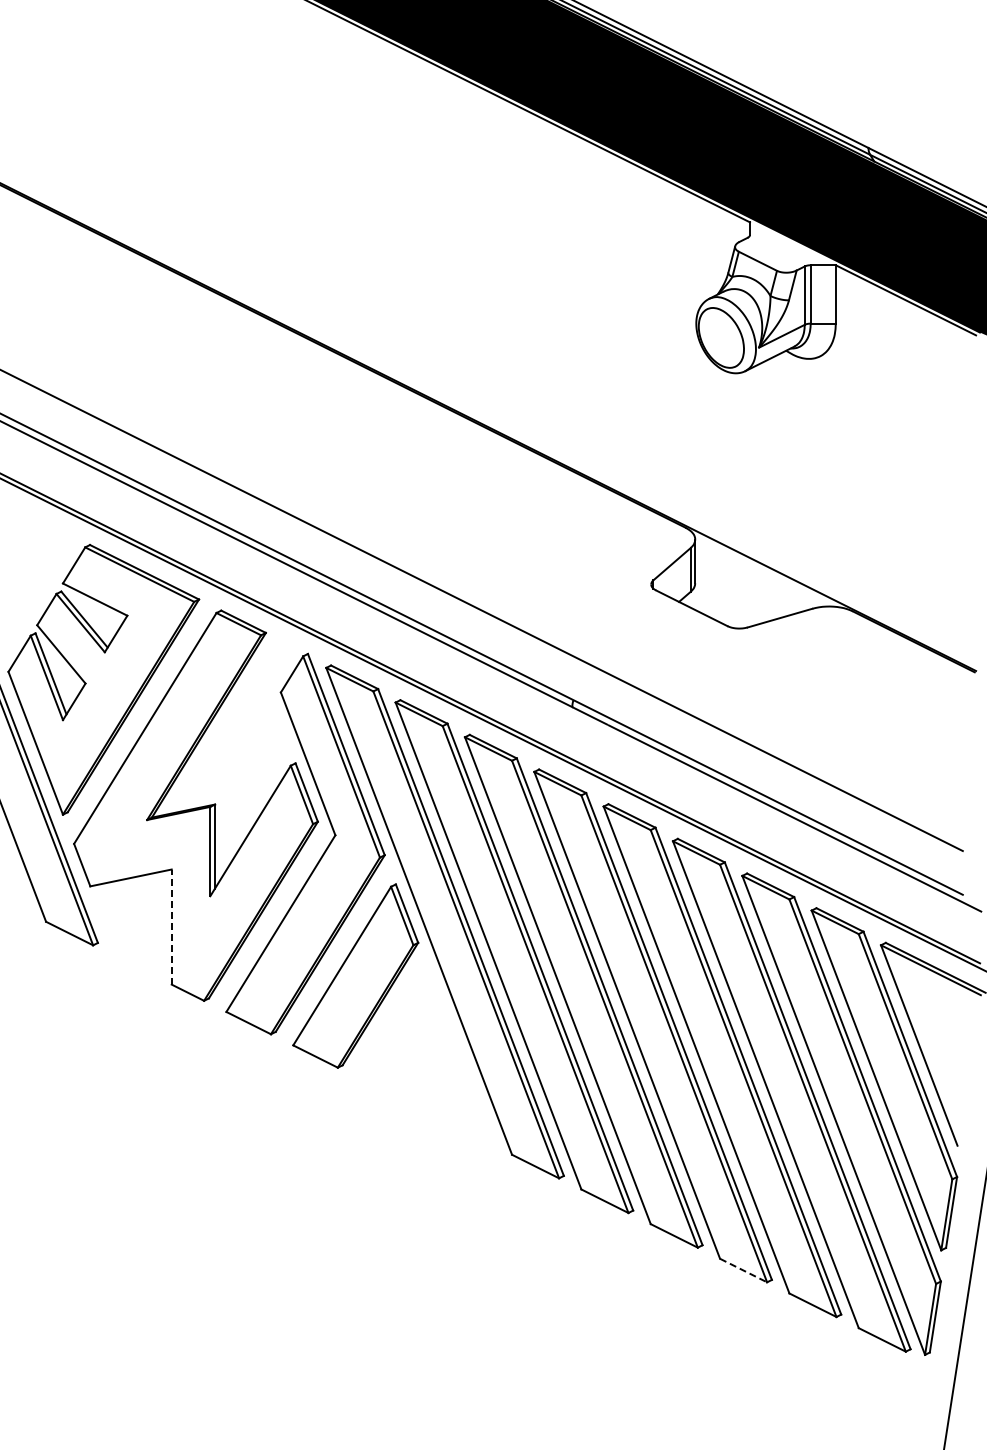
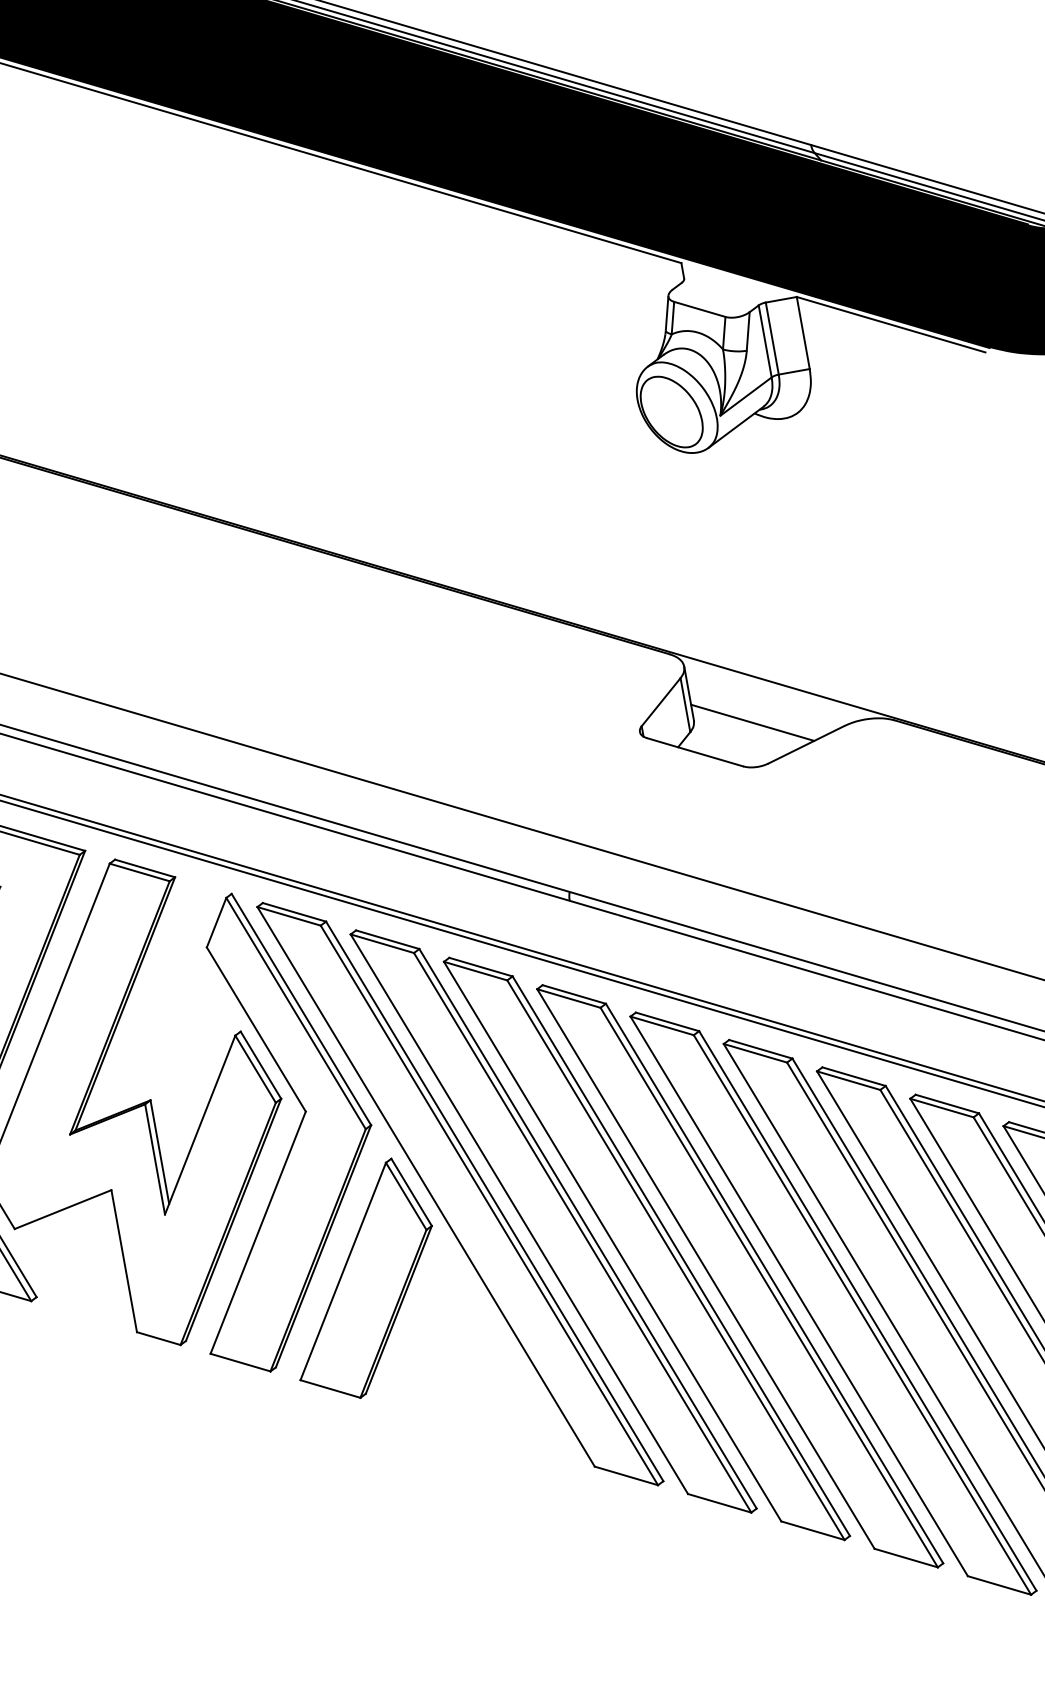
line: (740, 593) -> (752, 723), added
line: (171, 927) -> (124, 1261), dashed -> solid
line: (744, 1270) -> (907, 1557), dashed -> solid

